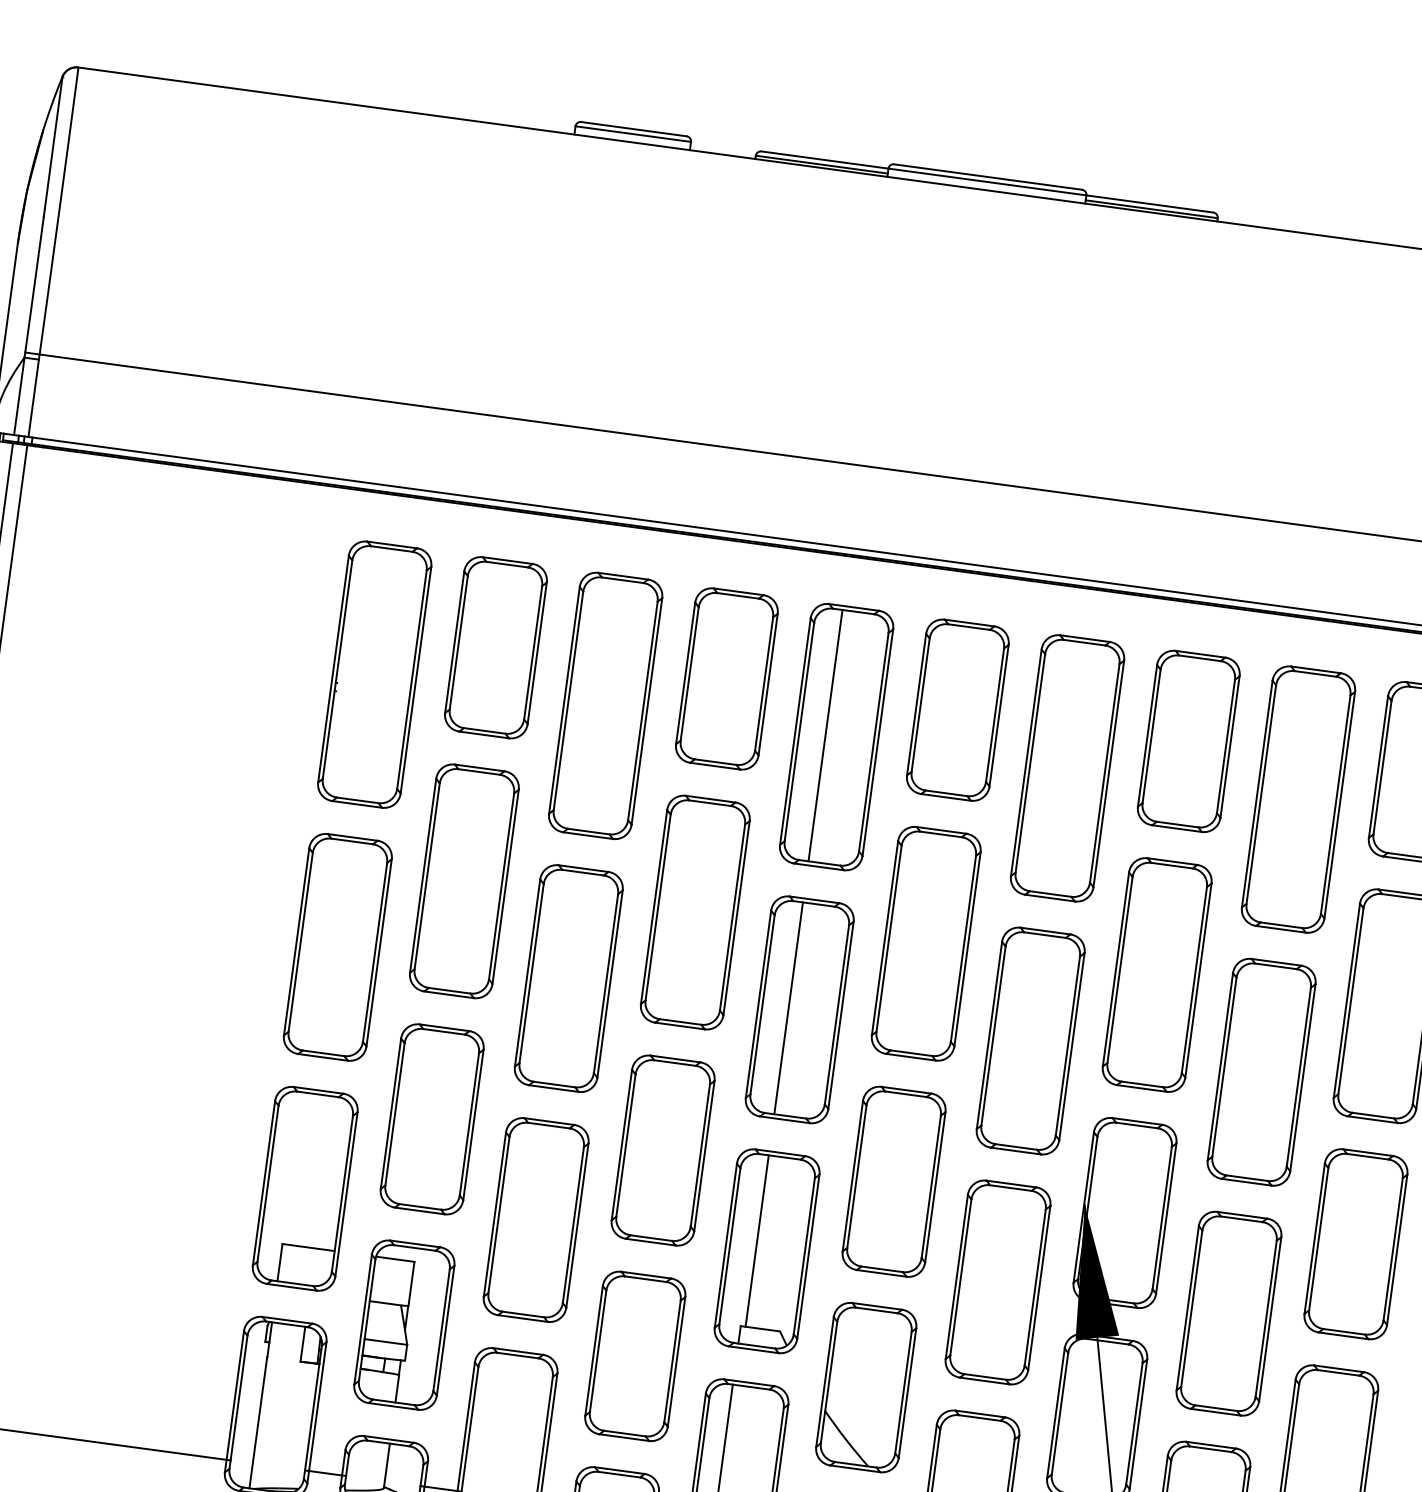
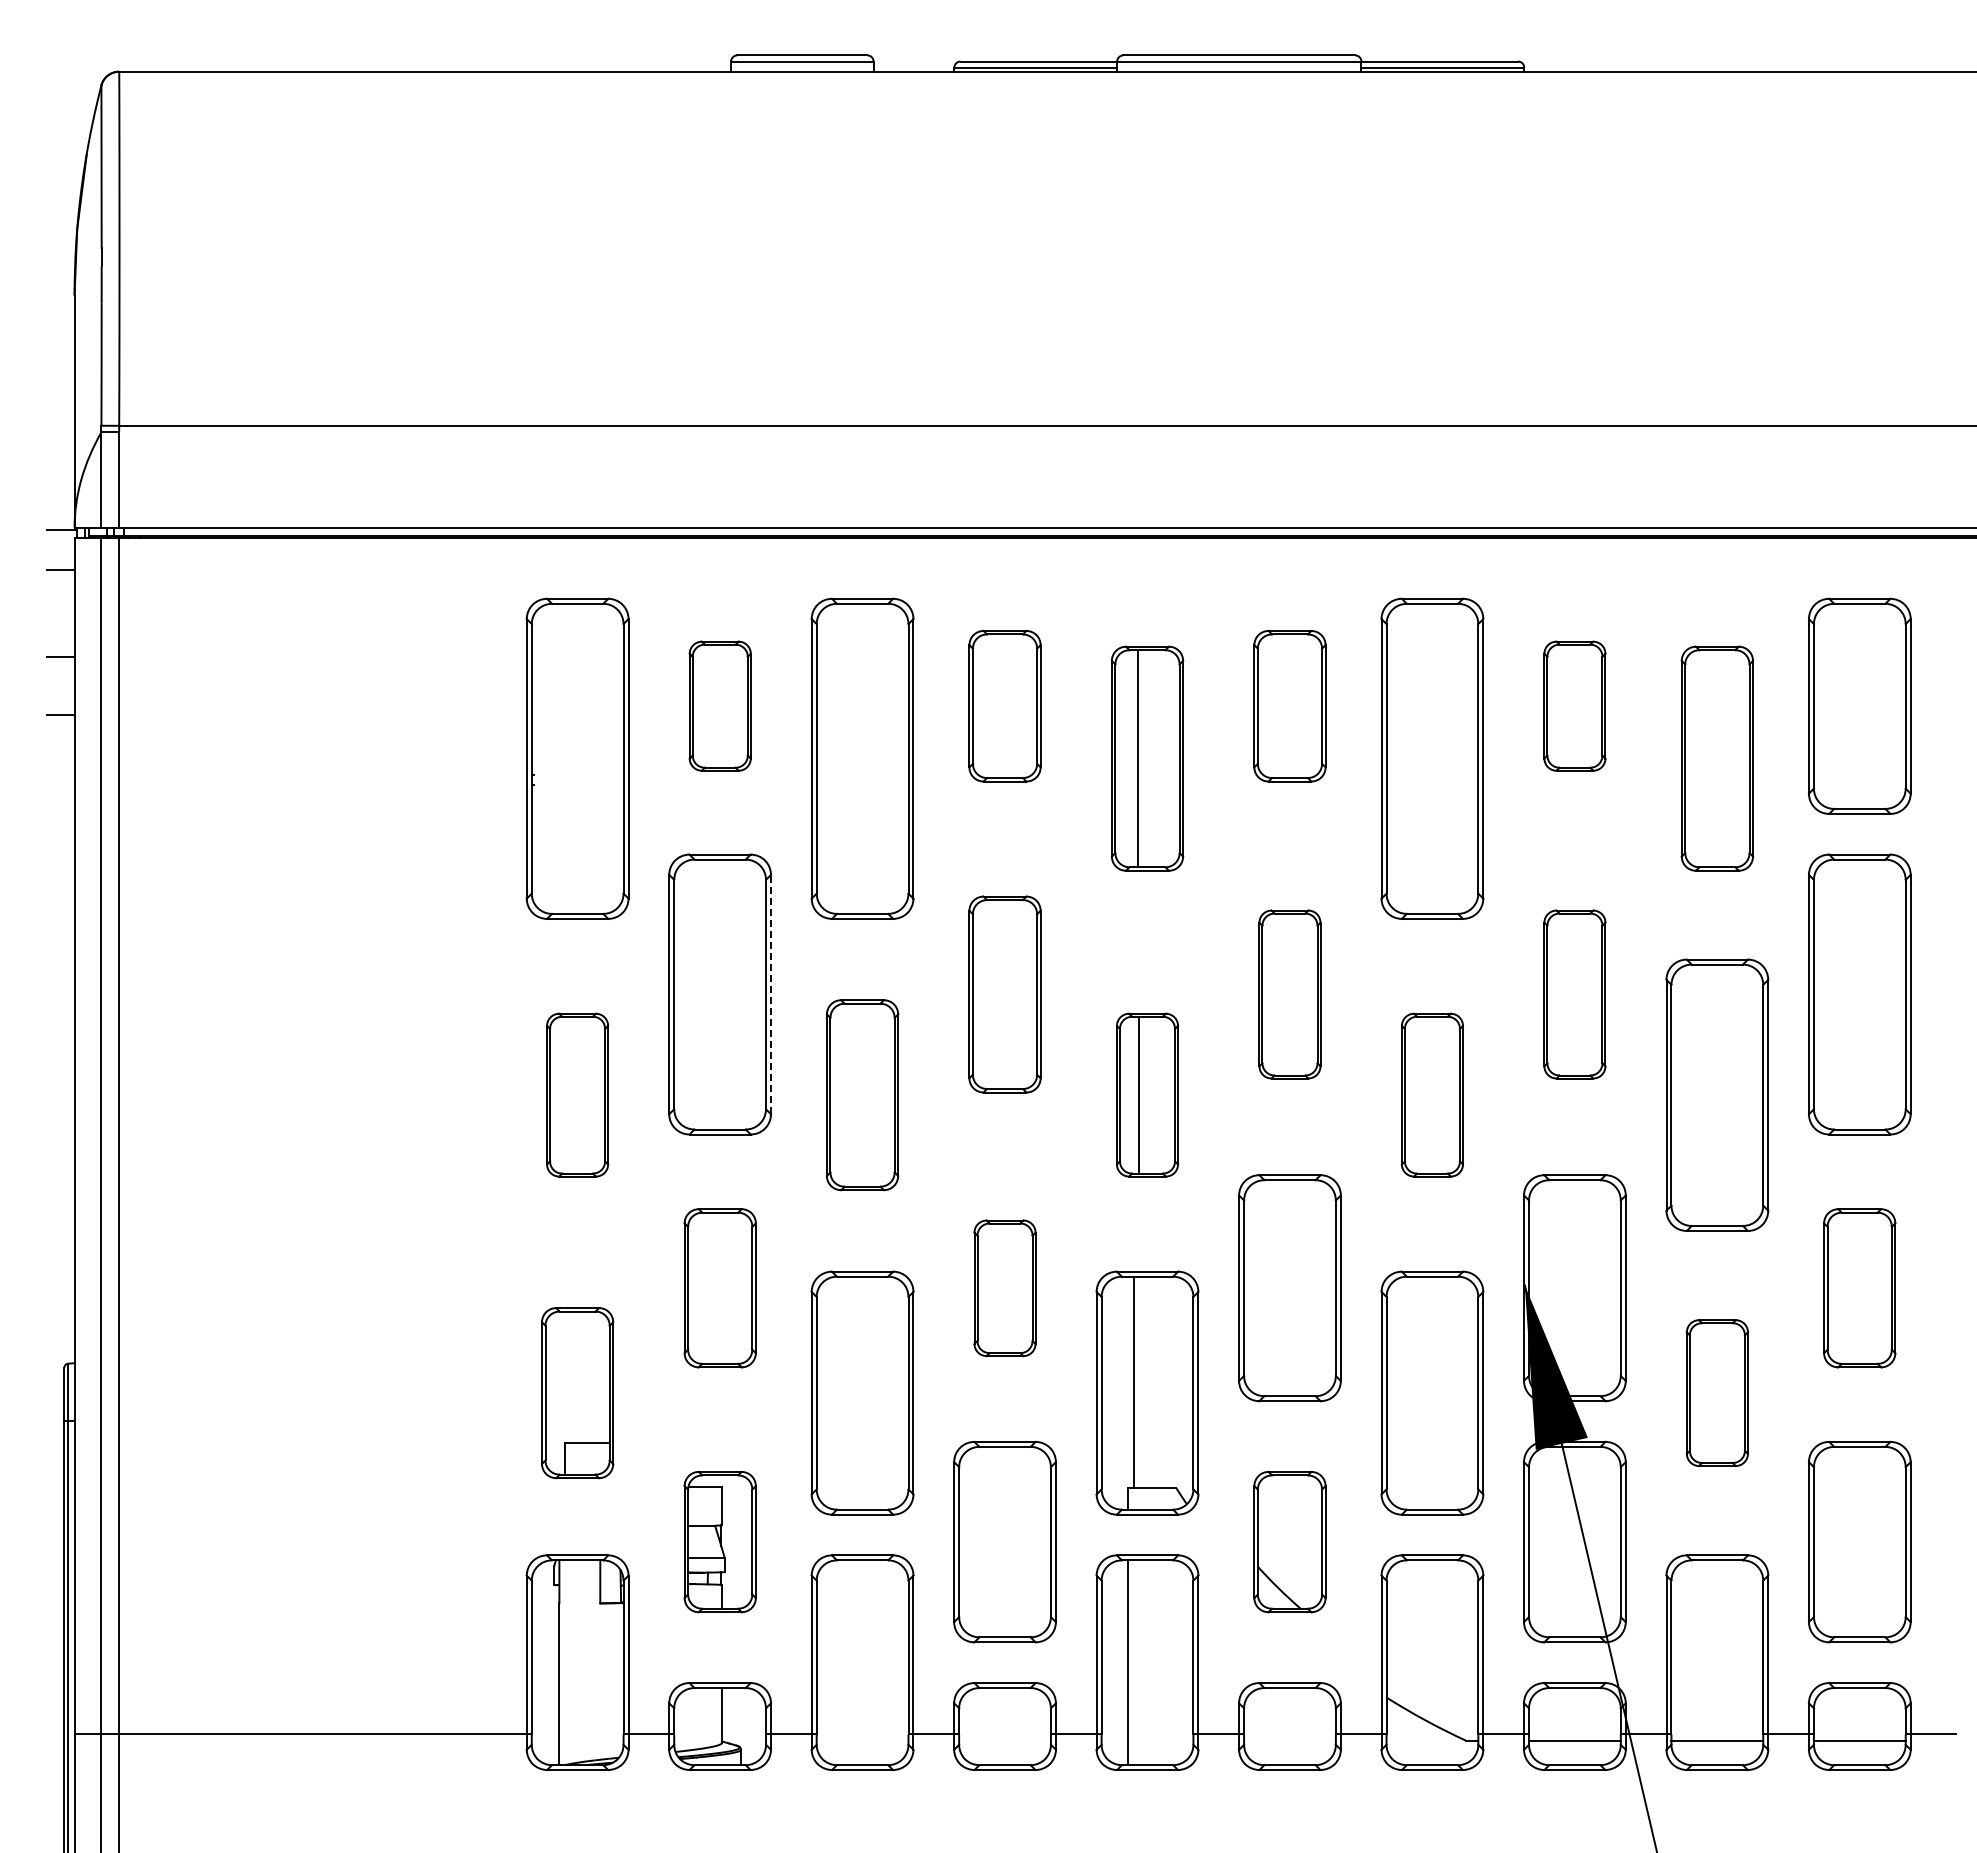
part: (496, 647) -> (720, 705), size x0.6
part: (726, 678) -> (1004, 705), size x0.7
part: (957, 709) -> (1289, 705), size x0.7
part: (836, 736) -> (1147, 758), size x0.7
part: (1188, 740) -> (1574, 705), size x0.6
part: (1298, 799) -> (1717, 758), size x0.7
line: (506, 886) -> (771, 994), solid -> dashed
part: (694, 912) -> (1004, 994), size x0.7
part: (925, 943) -> (1289, 994), size x0.6
part: (337, 946) -> (577, 1094), size x0.6
part: (1156, 974) -> (1574, 994), size x0.6
part: (568, 977) -> (862, 1094), size x0.7
part: (799, 1009) -> (1147, 1094), size x0.6
part: (1030, 1040) -> (1432, 1094), size x0.6
part: (432, 1119) -> (720, 1288), size x0.7
part: (662, 1150) -> (1004, 1288), size x0.6
part: (305, 1188) -> (577, 1392), size x0.7
part: (1355, 1244) -> (1859, 1288), size x0.7
part: (1229, 1313) -> (1717, 1392), size x0.6
part: (404, 1324) -> (720, 1541), size x0.7
part: (865, 1387) -> (1289, 1541), size x0.7

